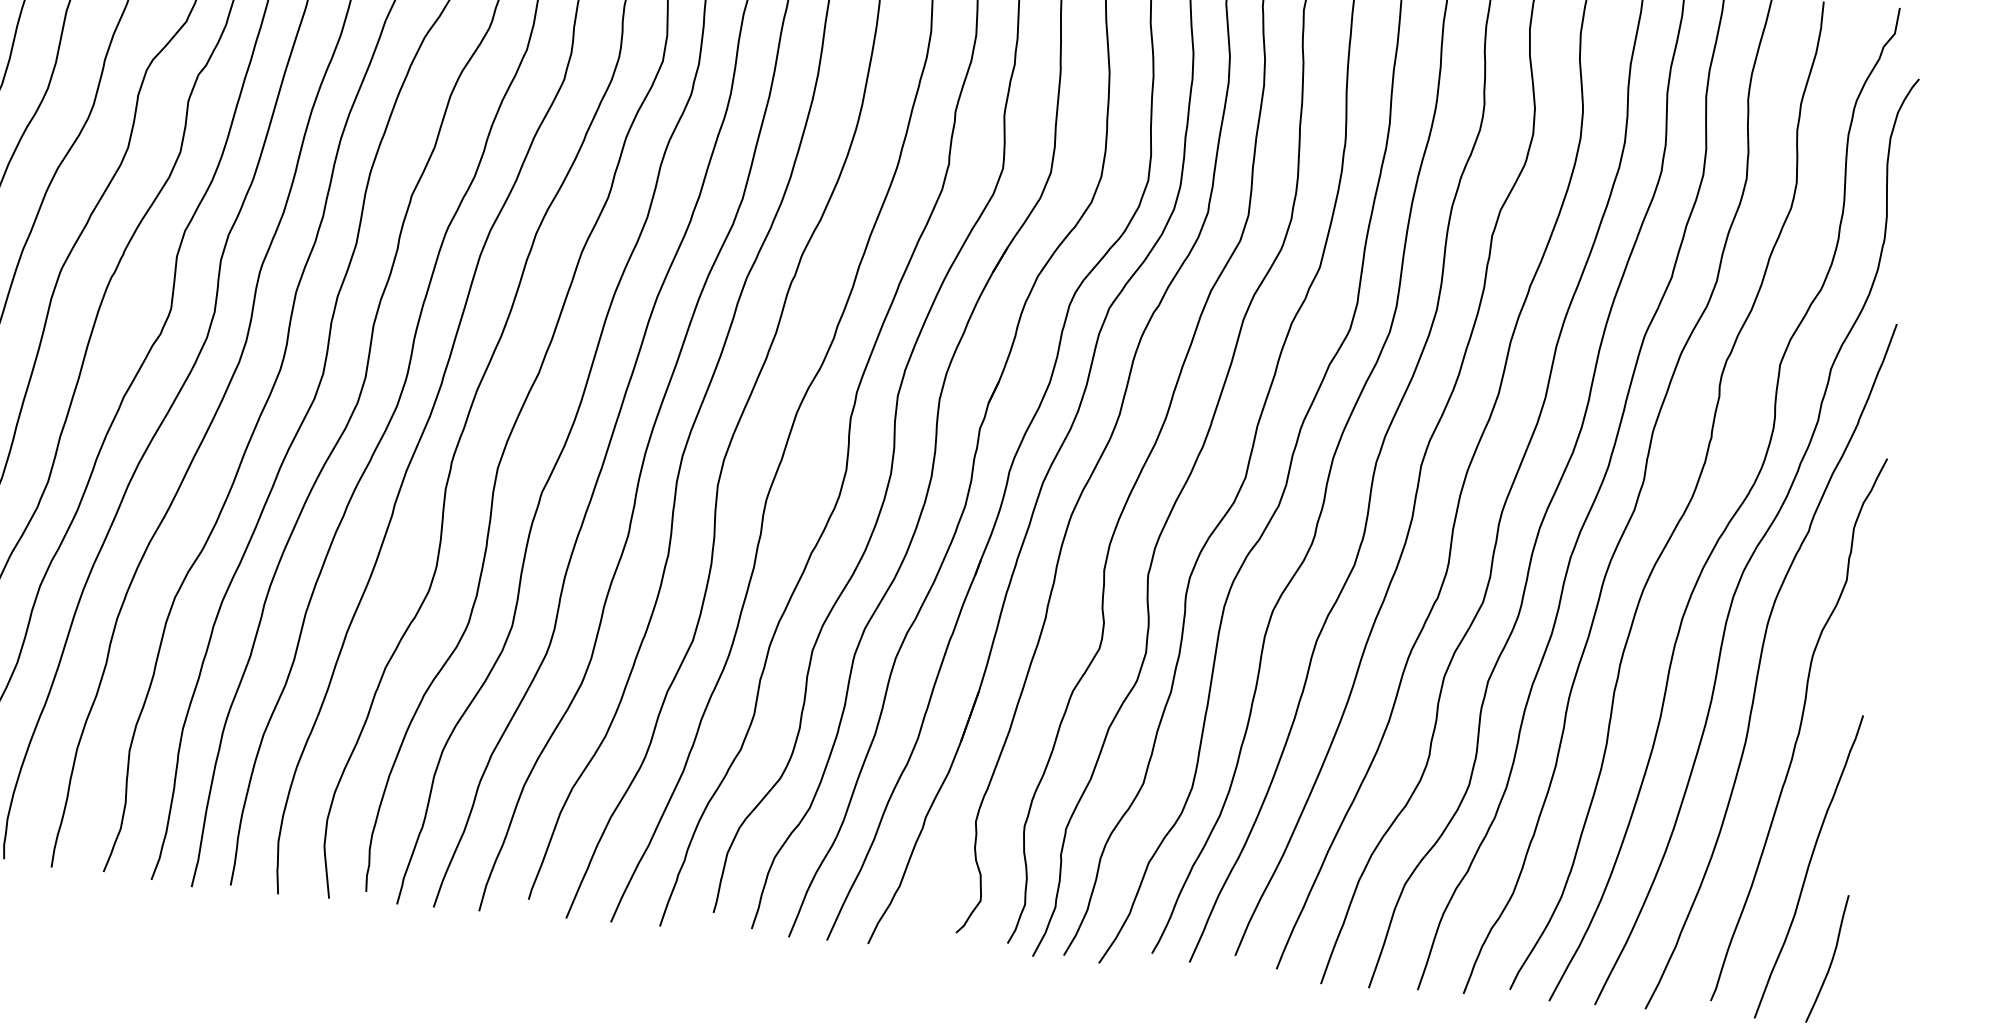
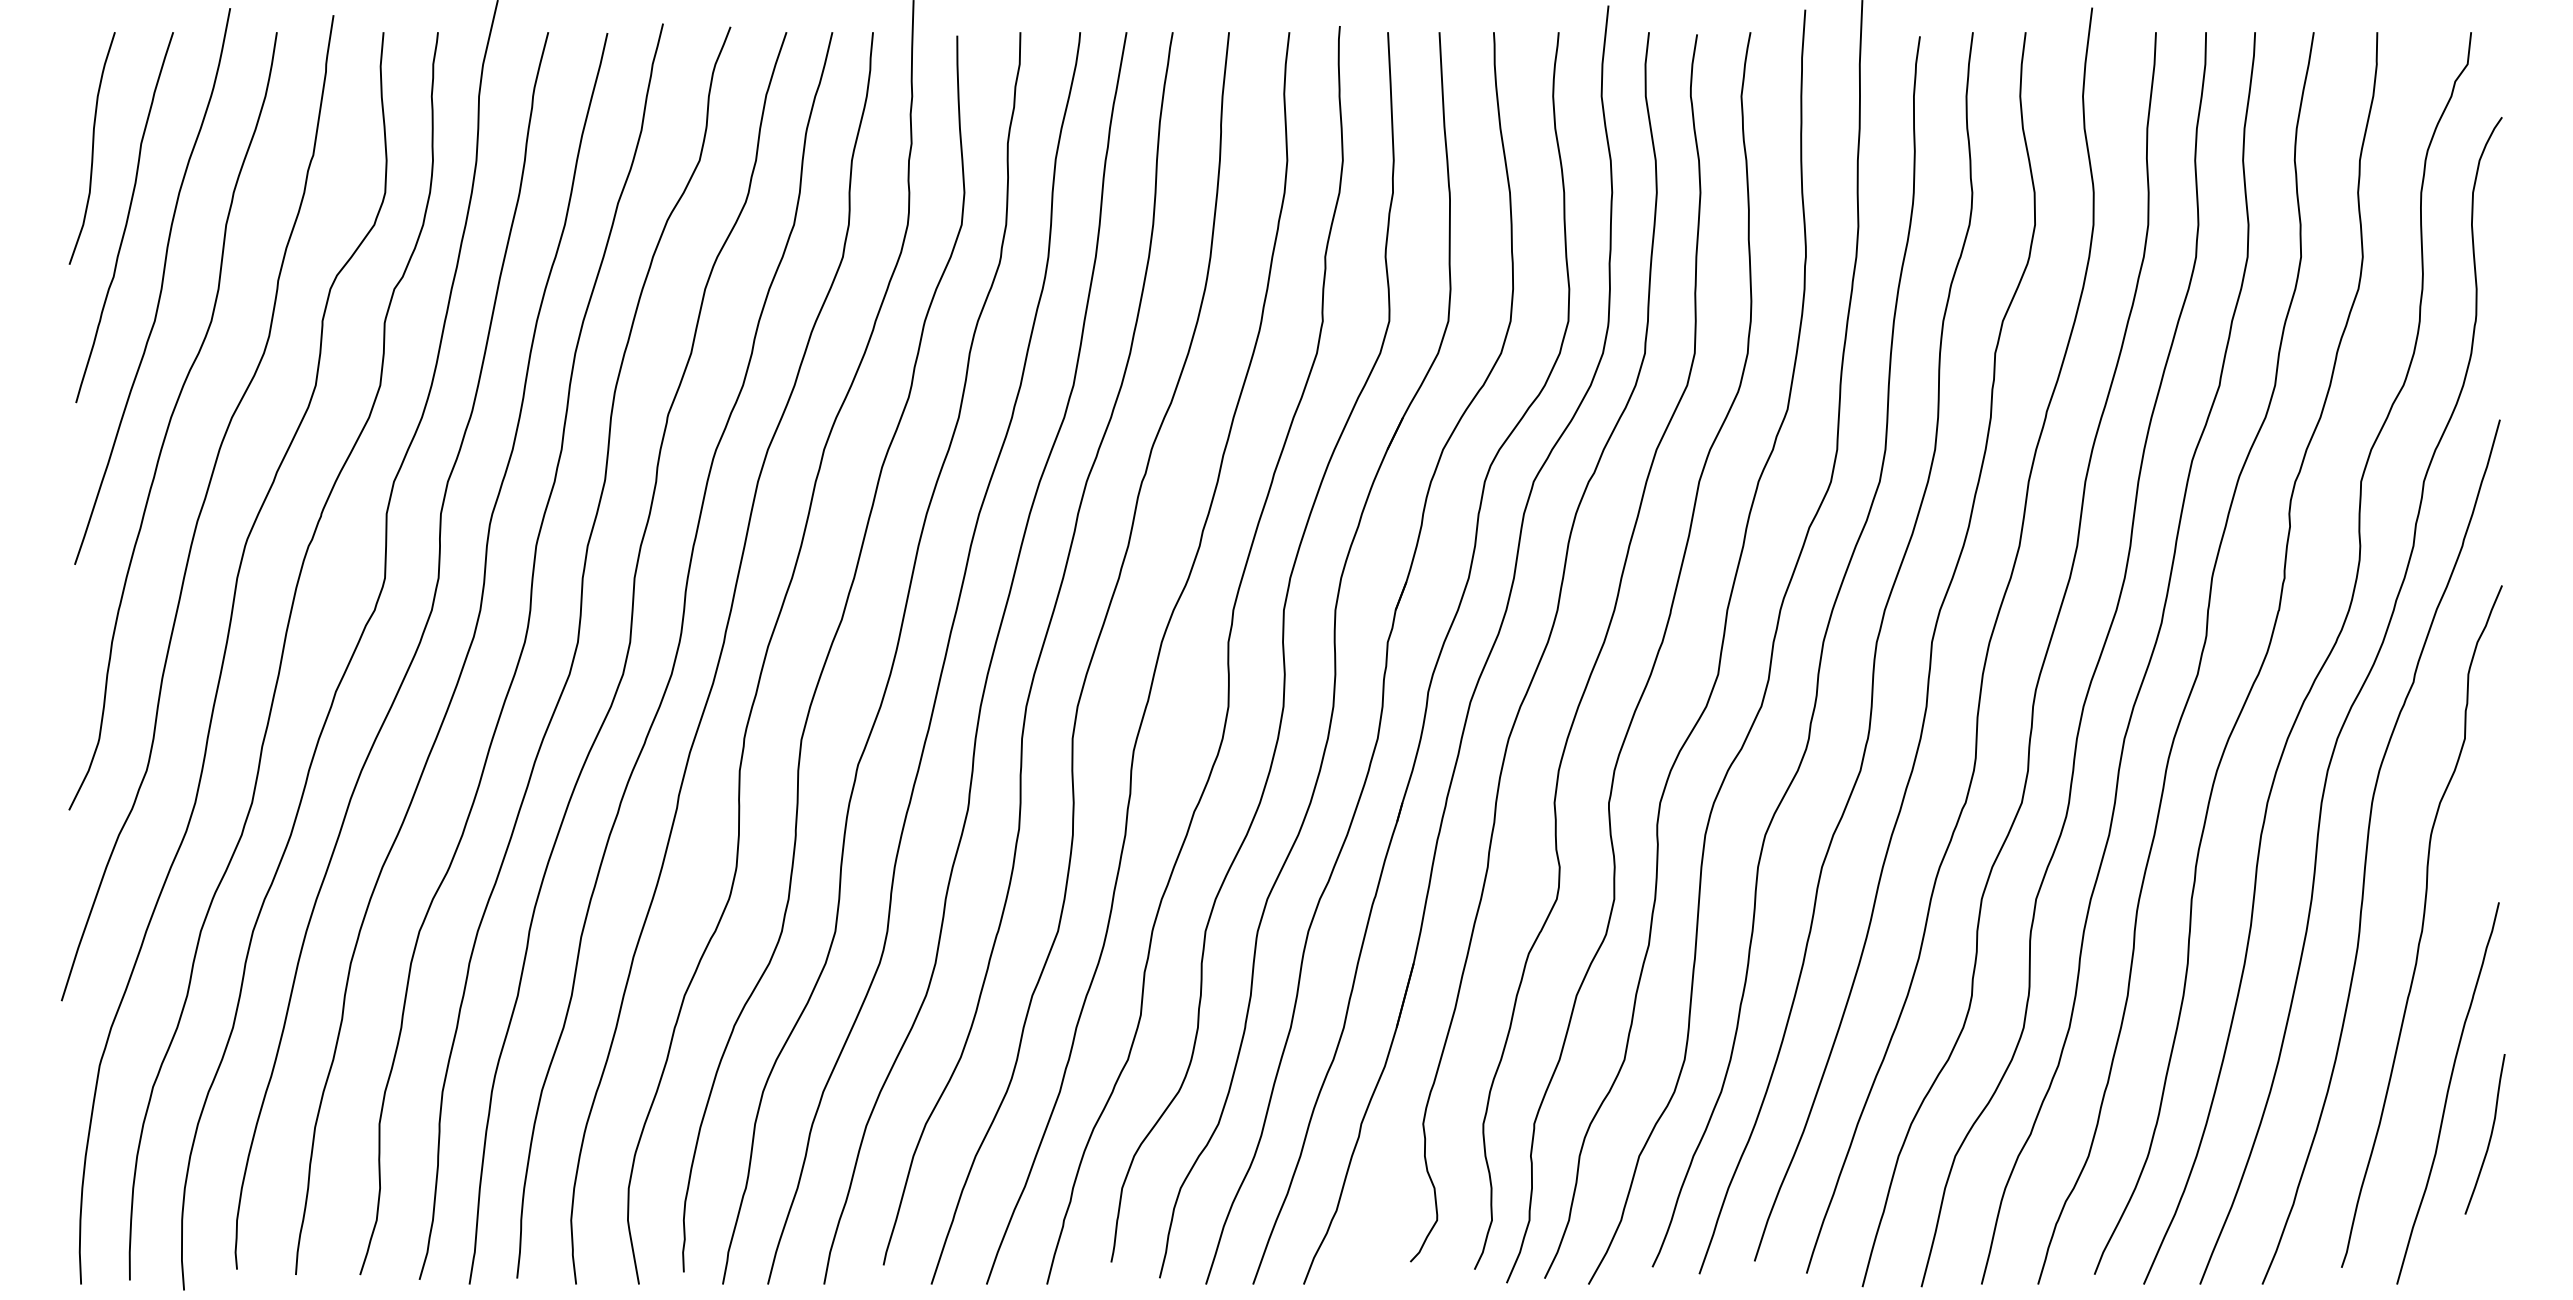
curve: (1830, 961) -> (2489, 1137), moved

